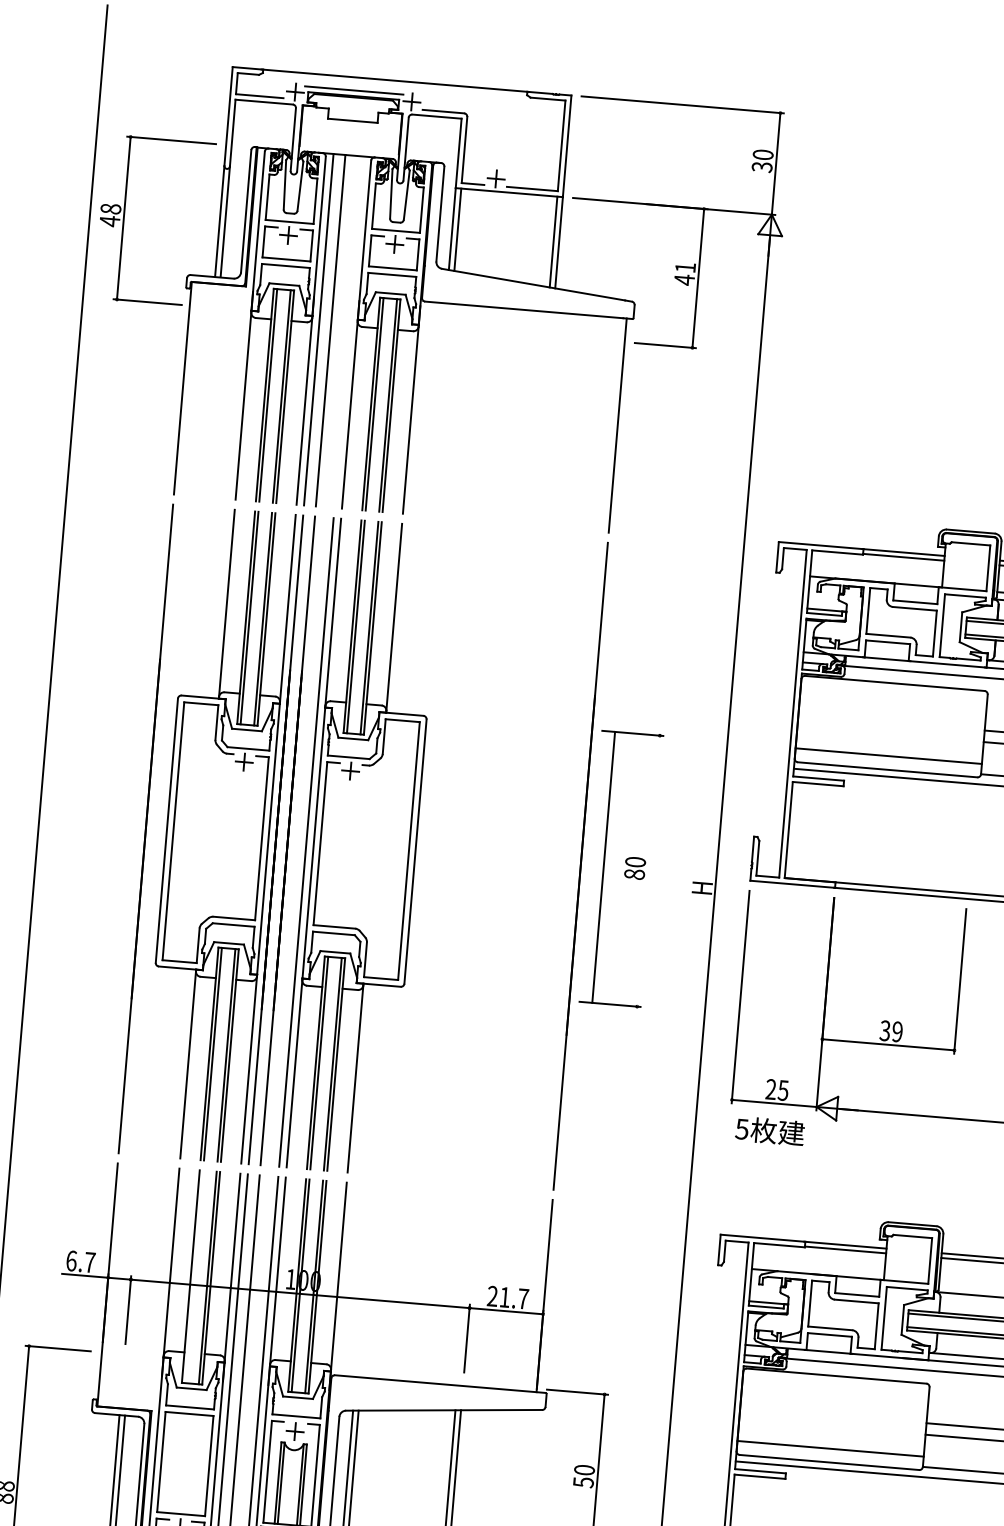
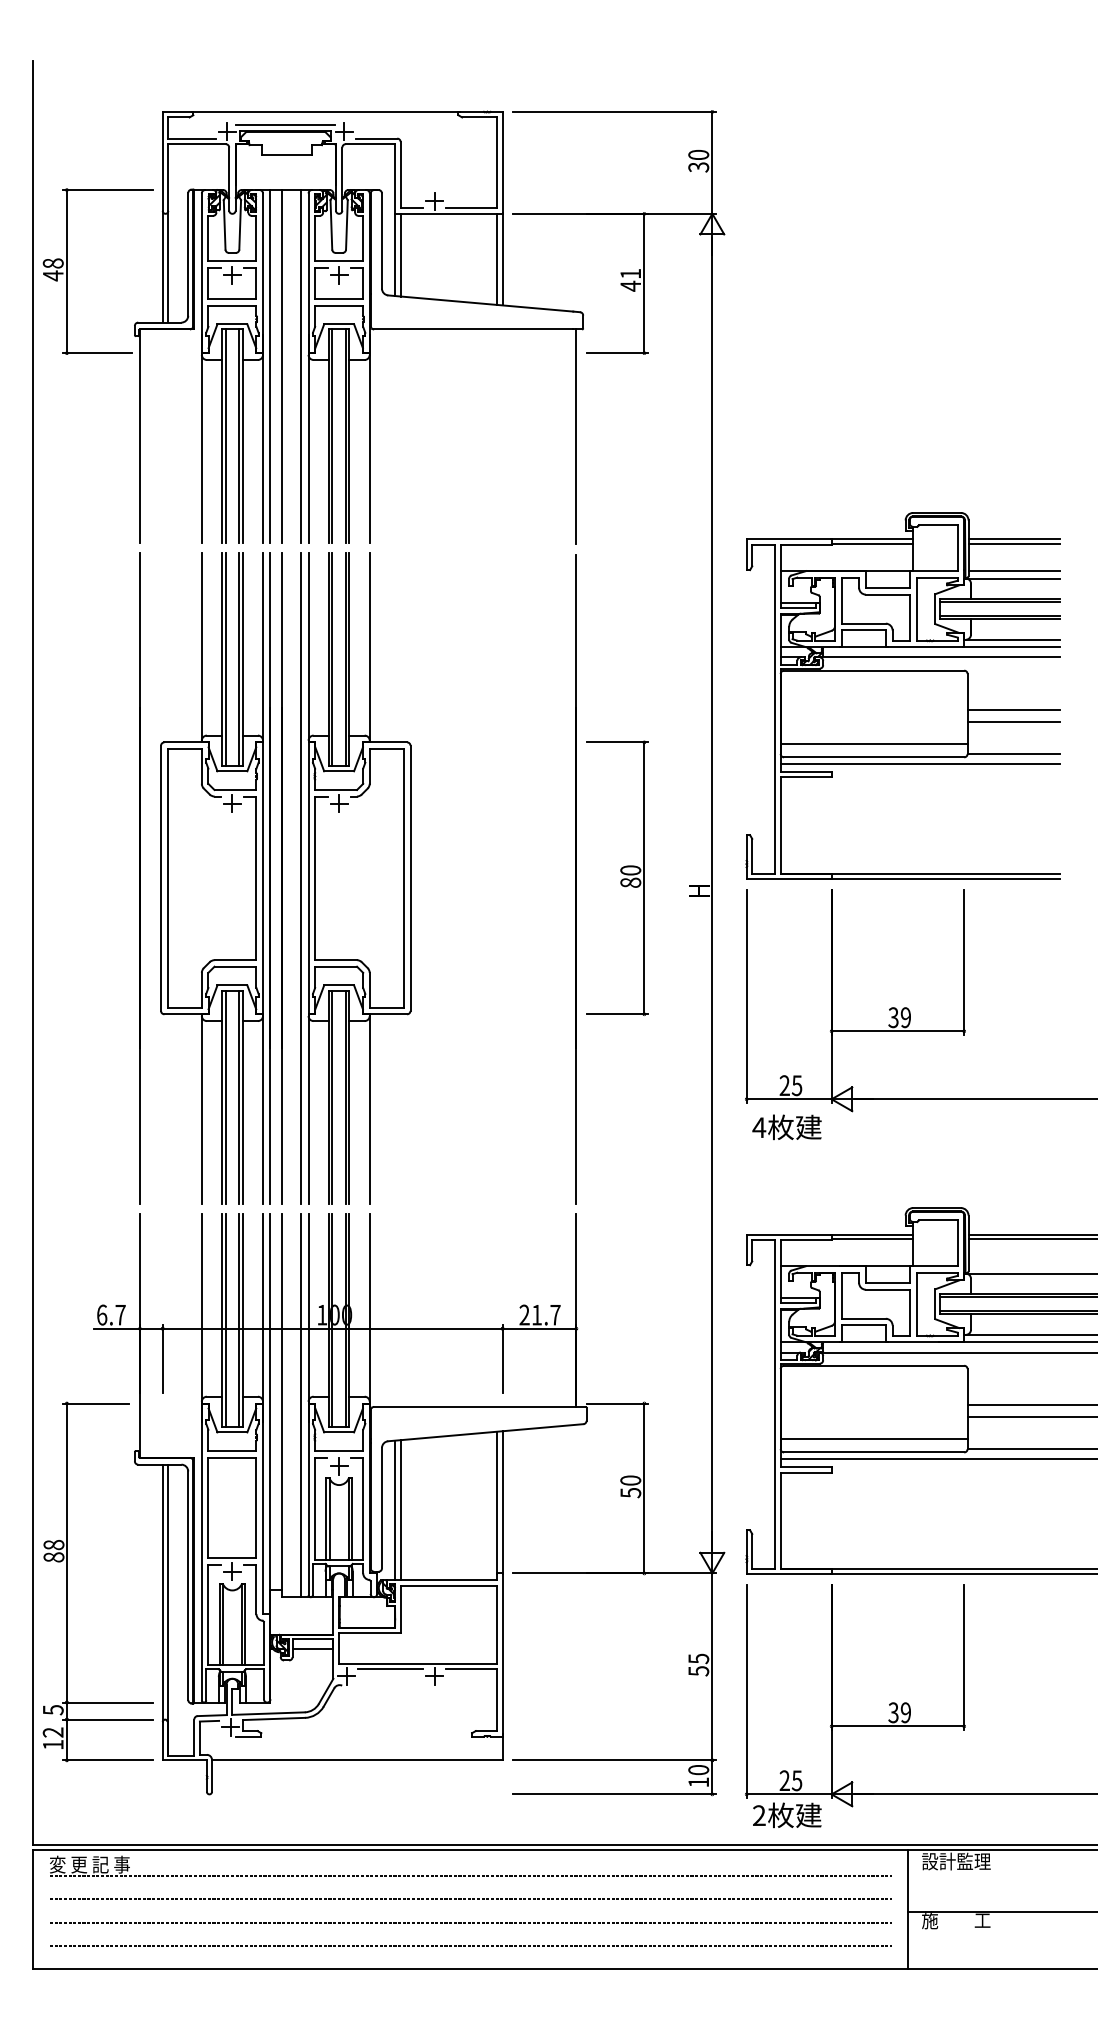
line: (349, 332) -> (301, 366), added
line: (603, 867) -> (644, 878), moved
text: (742, 1129) -> (759, 1127), 5 -> 4
line: (194, 1276) -> (225, 1320), added

